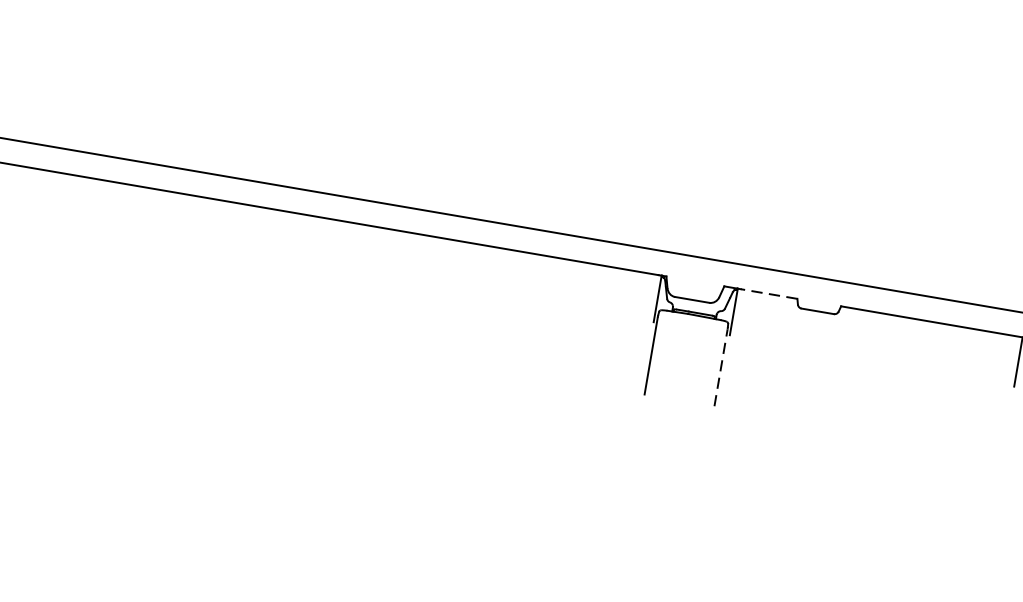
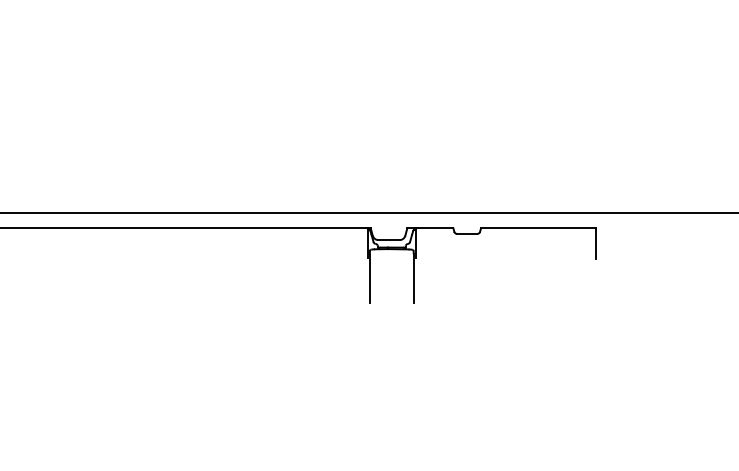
line: (768, 294) -> (435, 228), dashed -> solid
line: (720, 367) -> (413, 278), dashed -> solid

